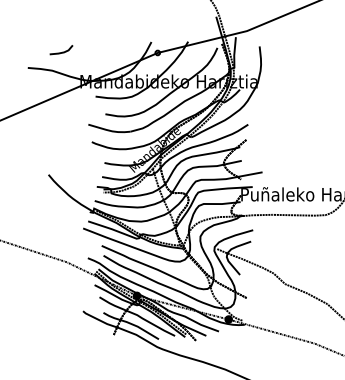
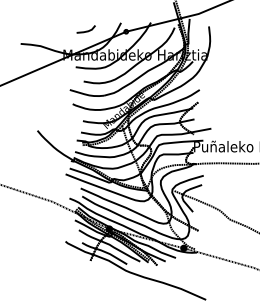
curve: (62, 51) -> (87, 30), moved

